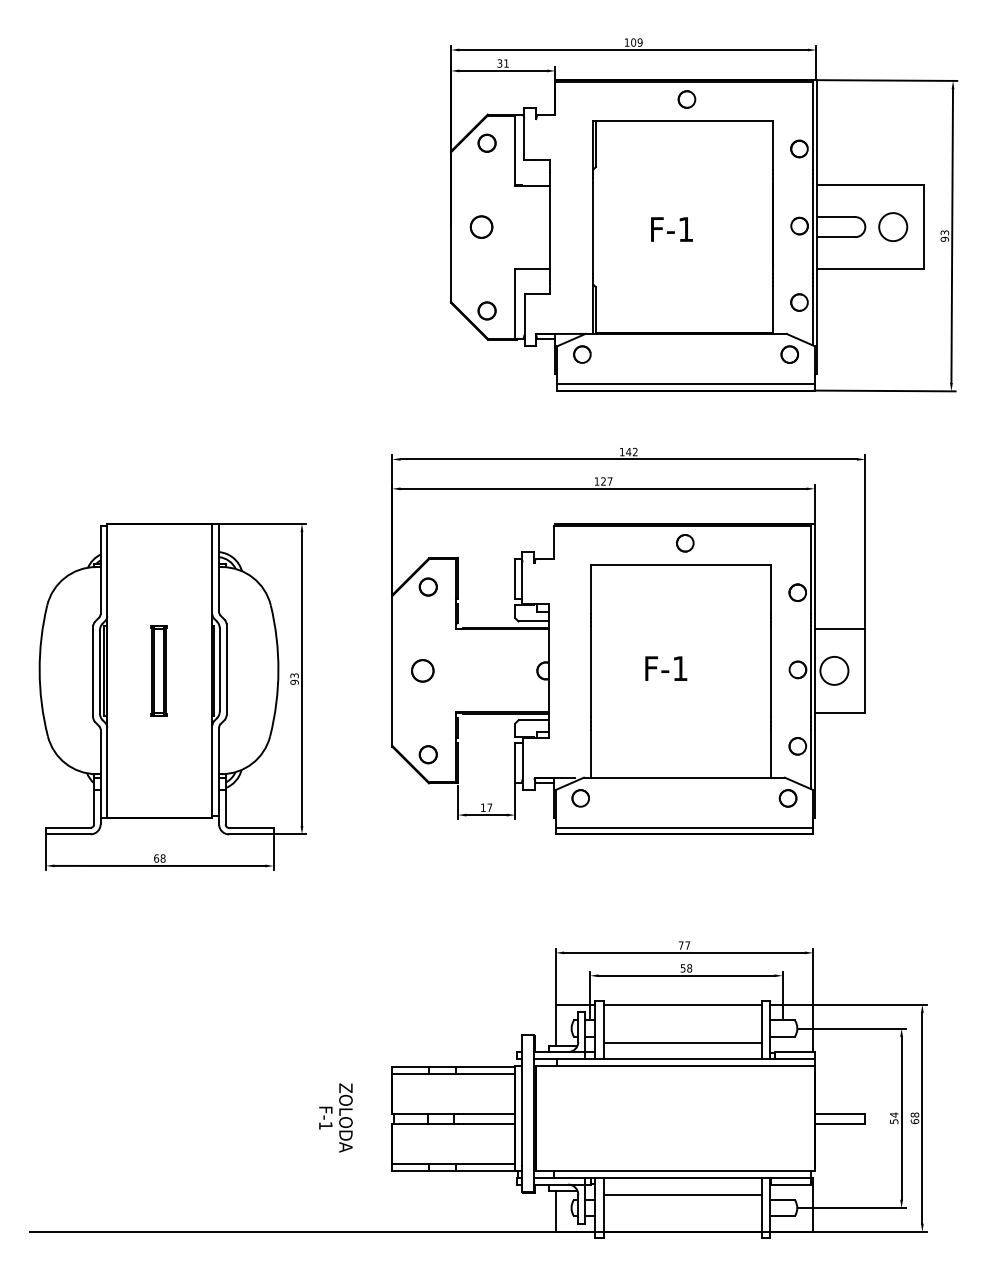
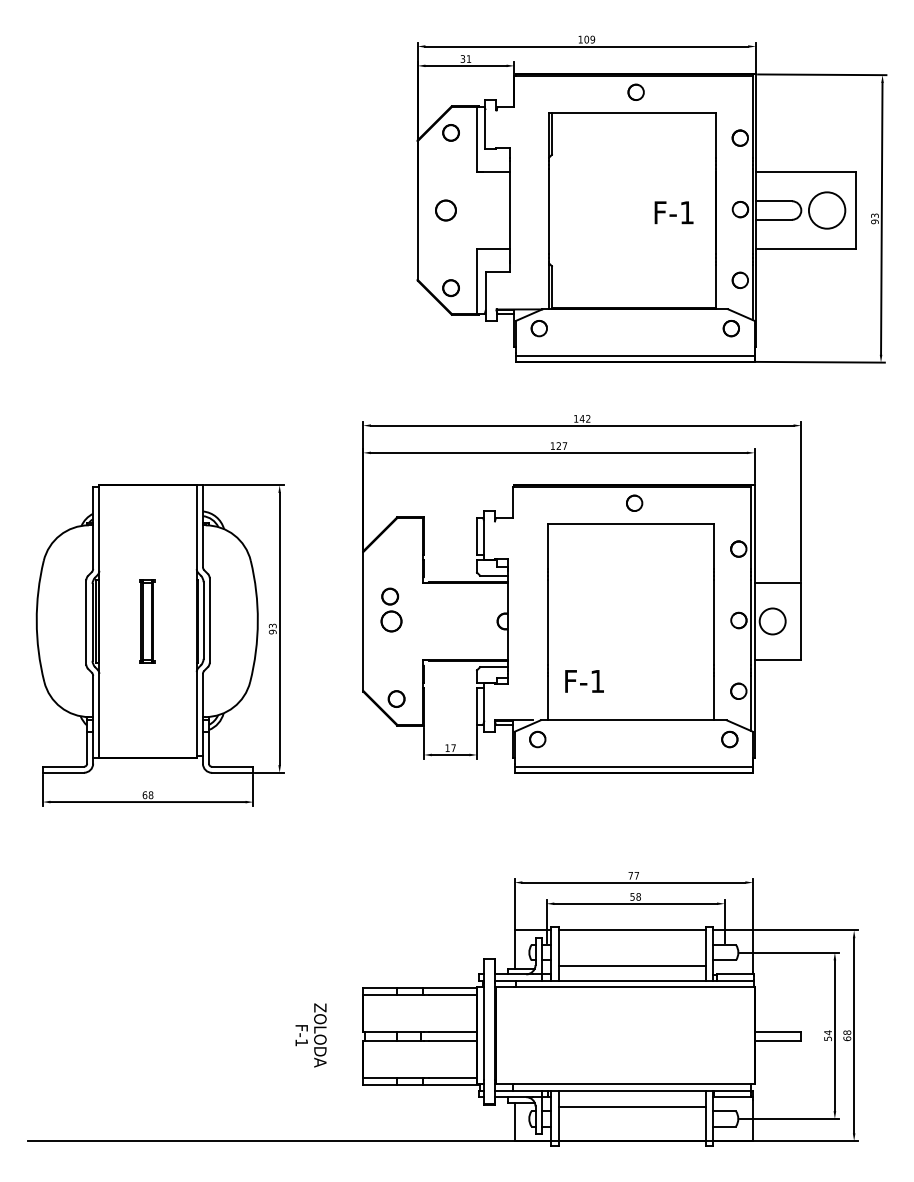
circle: (893, 227) -> (827, 210), size x1.4
text: (671, 229) -> (673, 212), moved
circle: (427, 586) -> (389, 596), moved
text: (666, 668) -> (584, 681), moved

